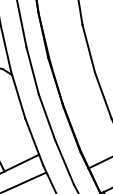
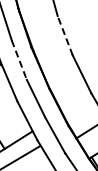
line: (89, 48) -> (65, 35), solid -> dashed
line: (32, 71) -> (19, 60), solid -> dashed

